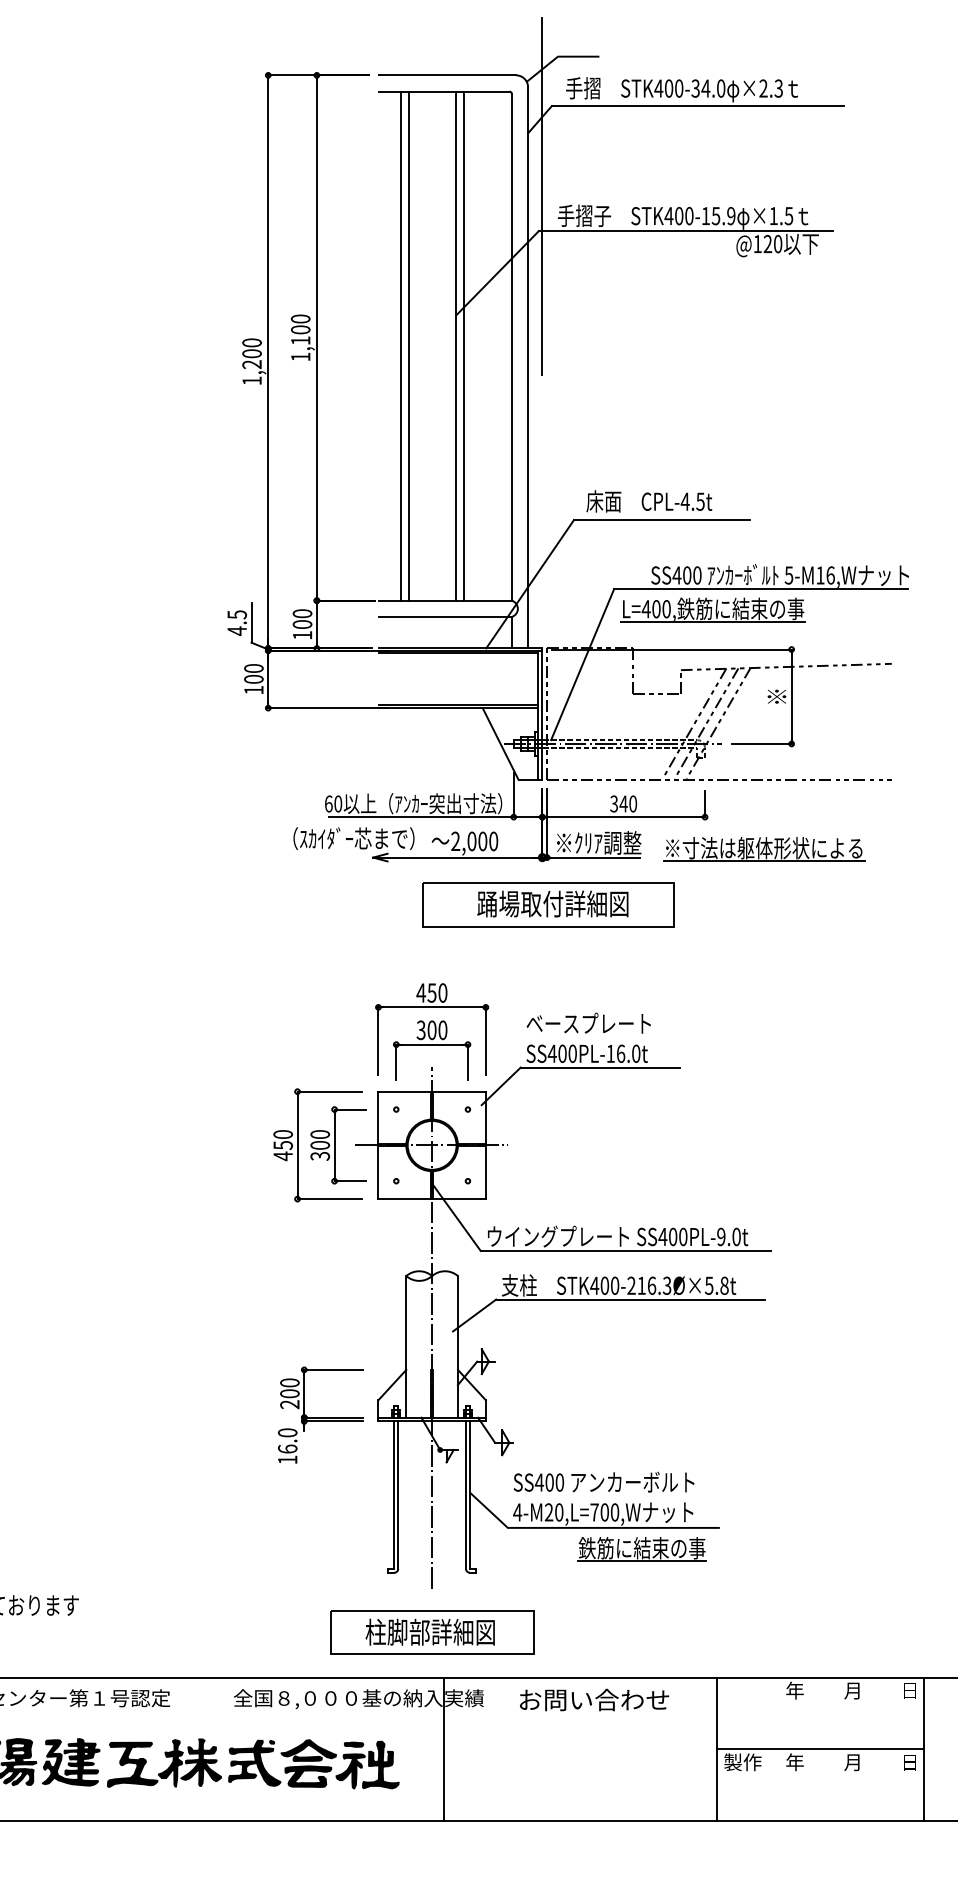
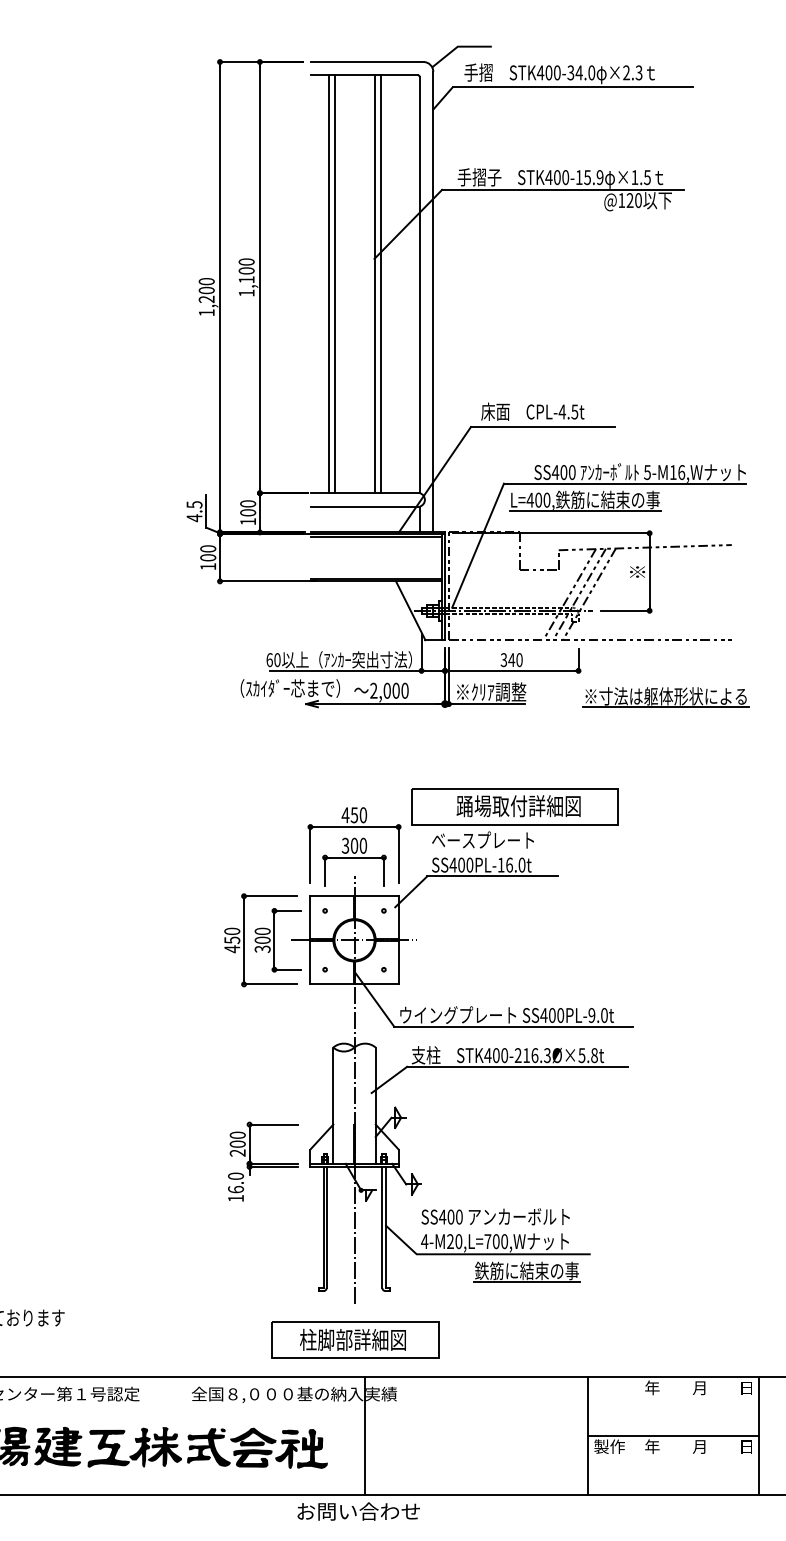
line: (542, 196) -> (445, 161), removed
part: (763, 849) -> (665, 697), moved
part: (547, 904) -> (514, 806), moved
text: (594, 1699) -> (358, 1511), moved

